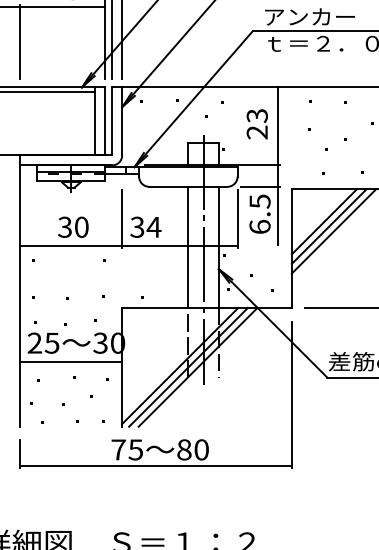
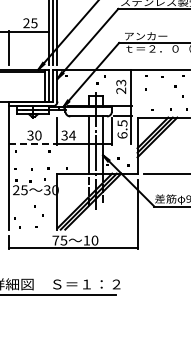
line: (71, 246) -> (33, 144), solid -> dashed
line: (71, 362) -> (33, 199), removed
text: (183, 449) -> (86, 240), 80 -> 10

